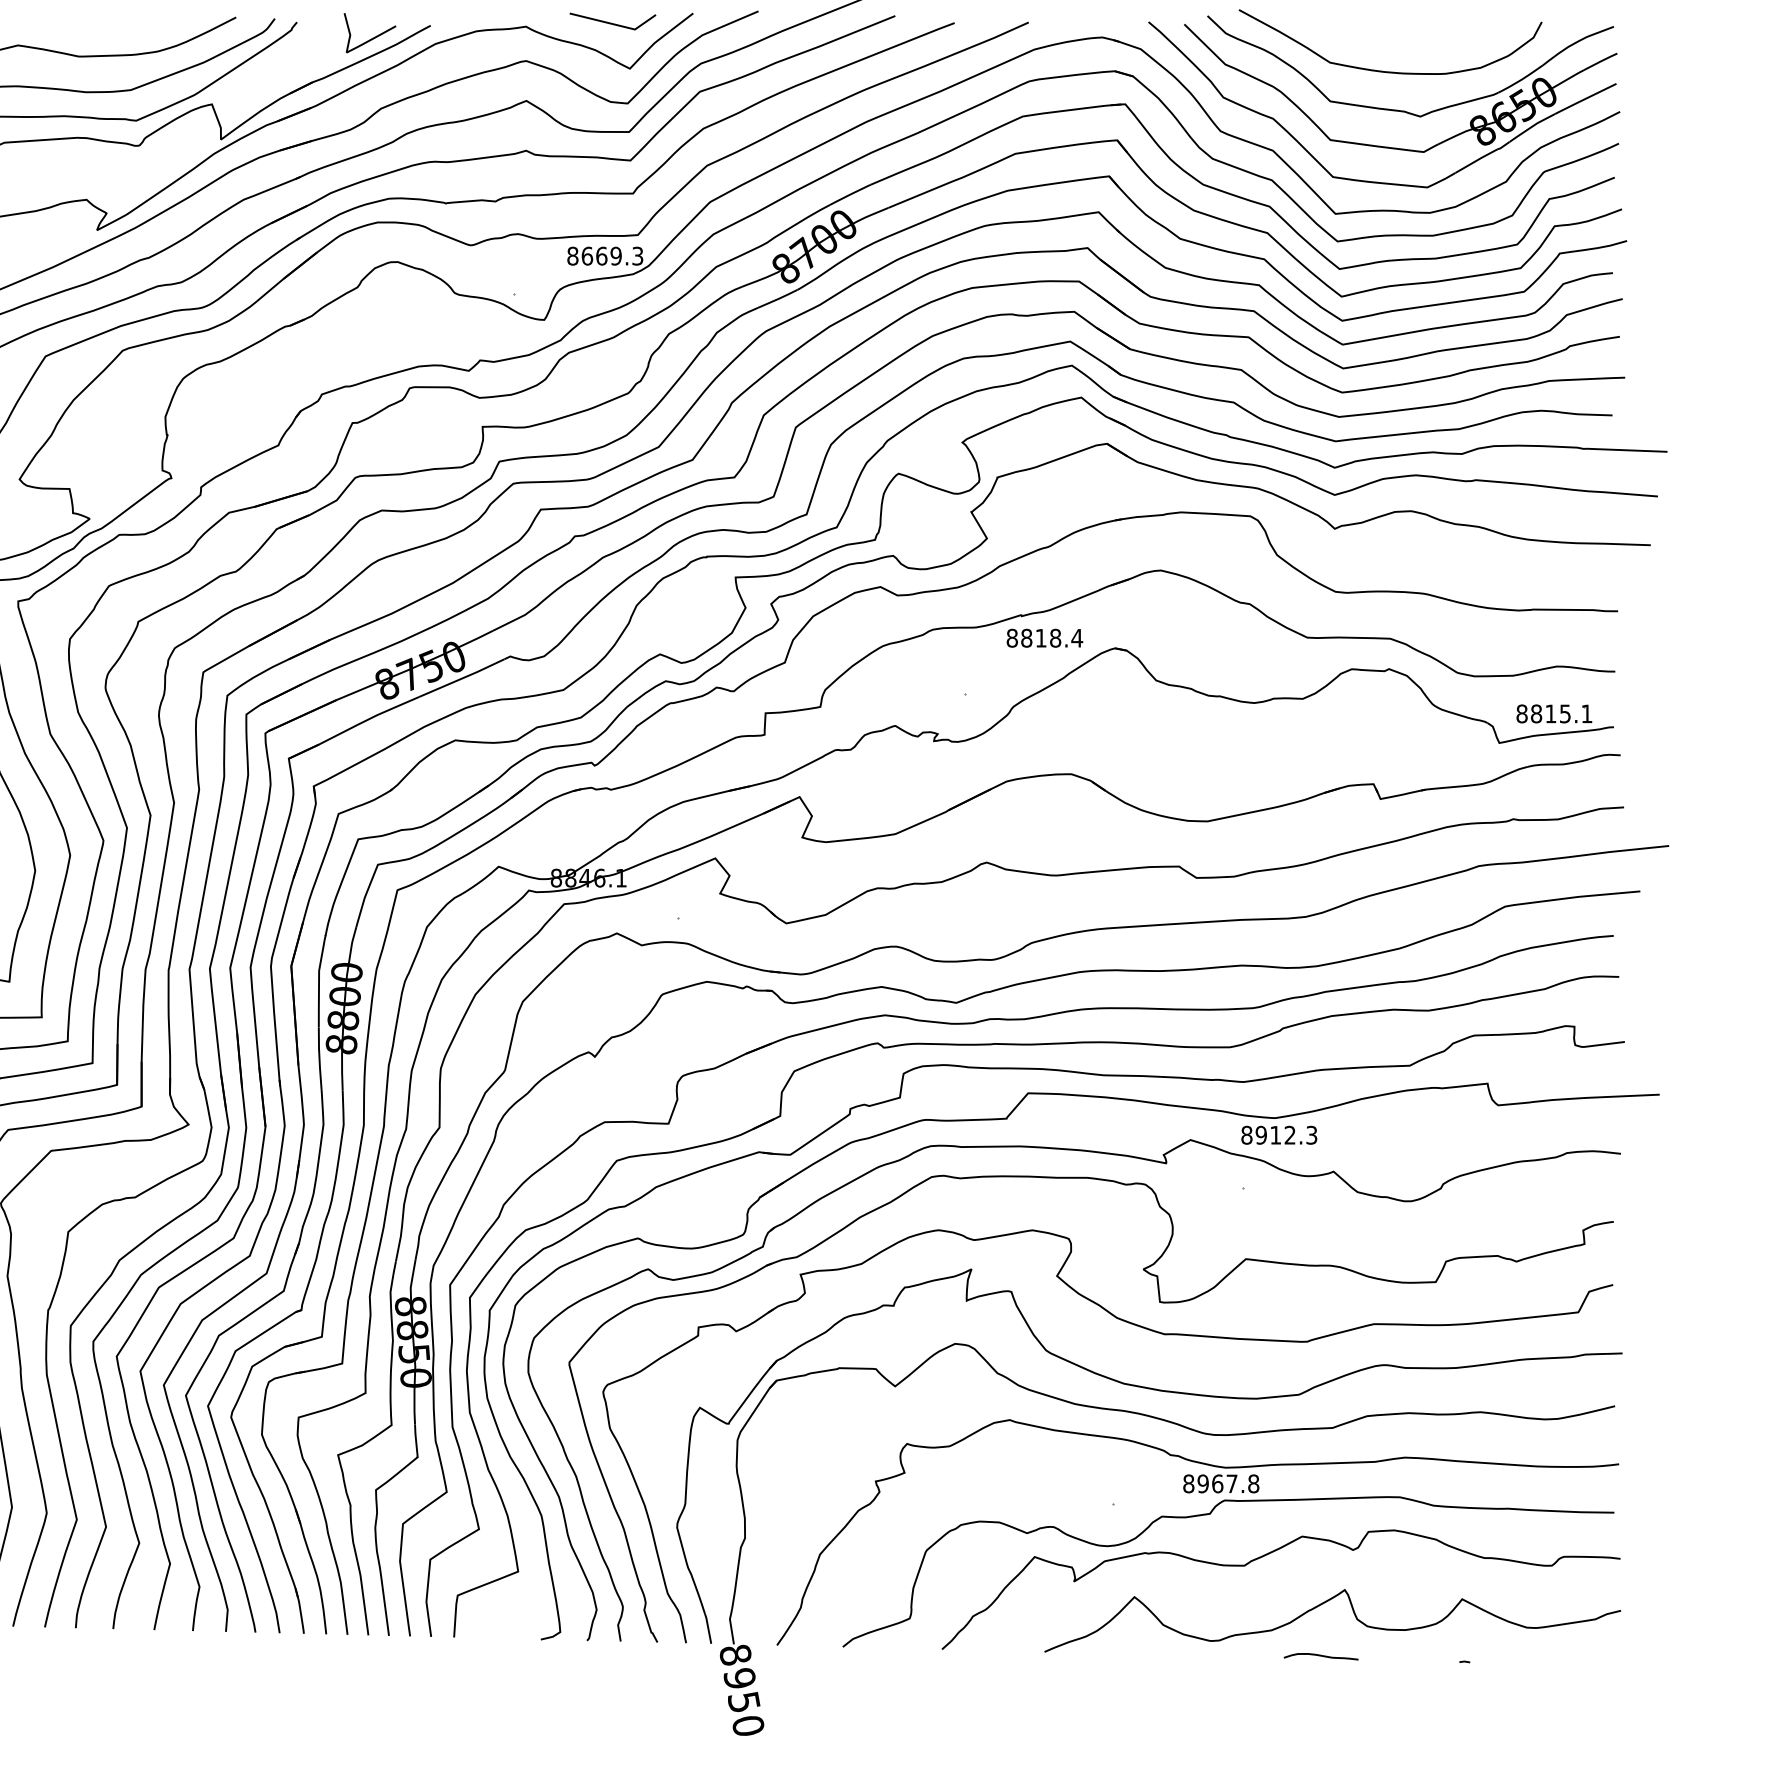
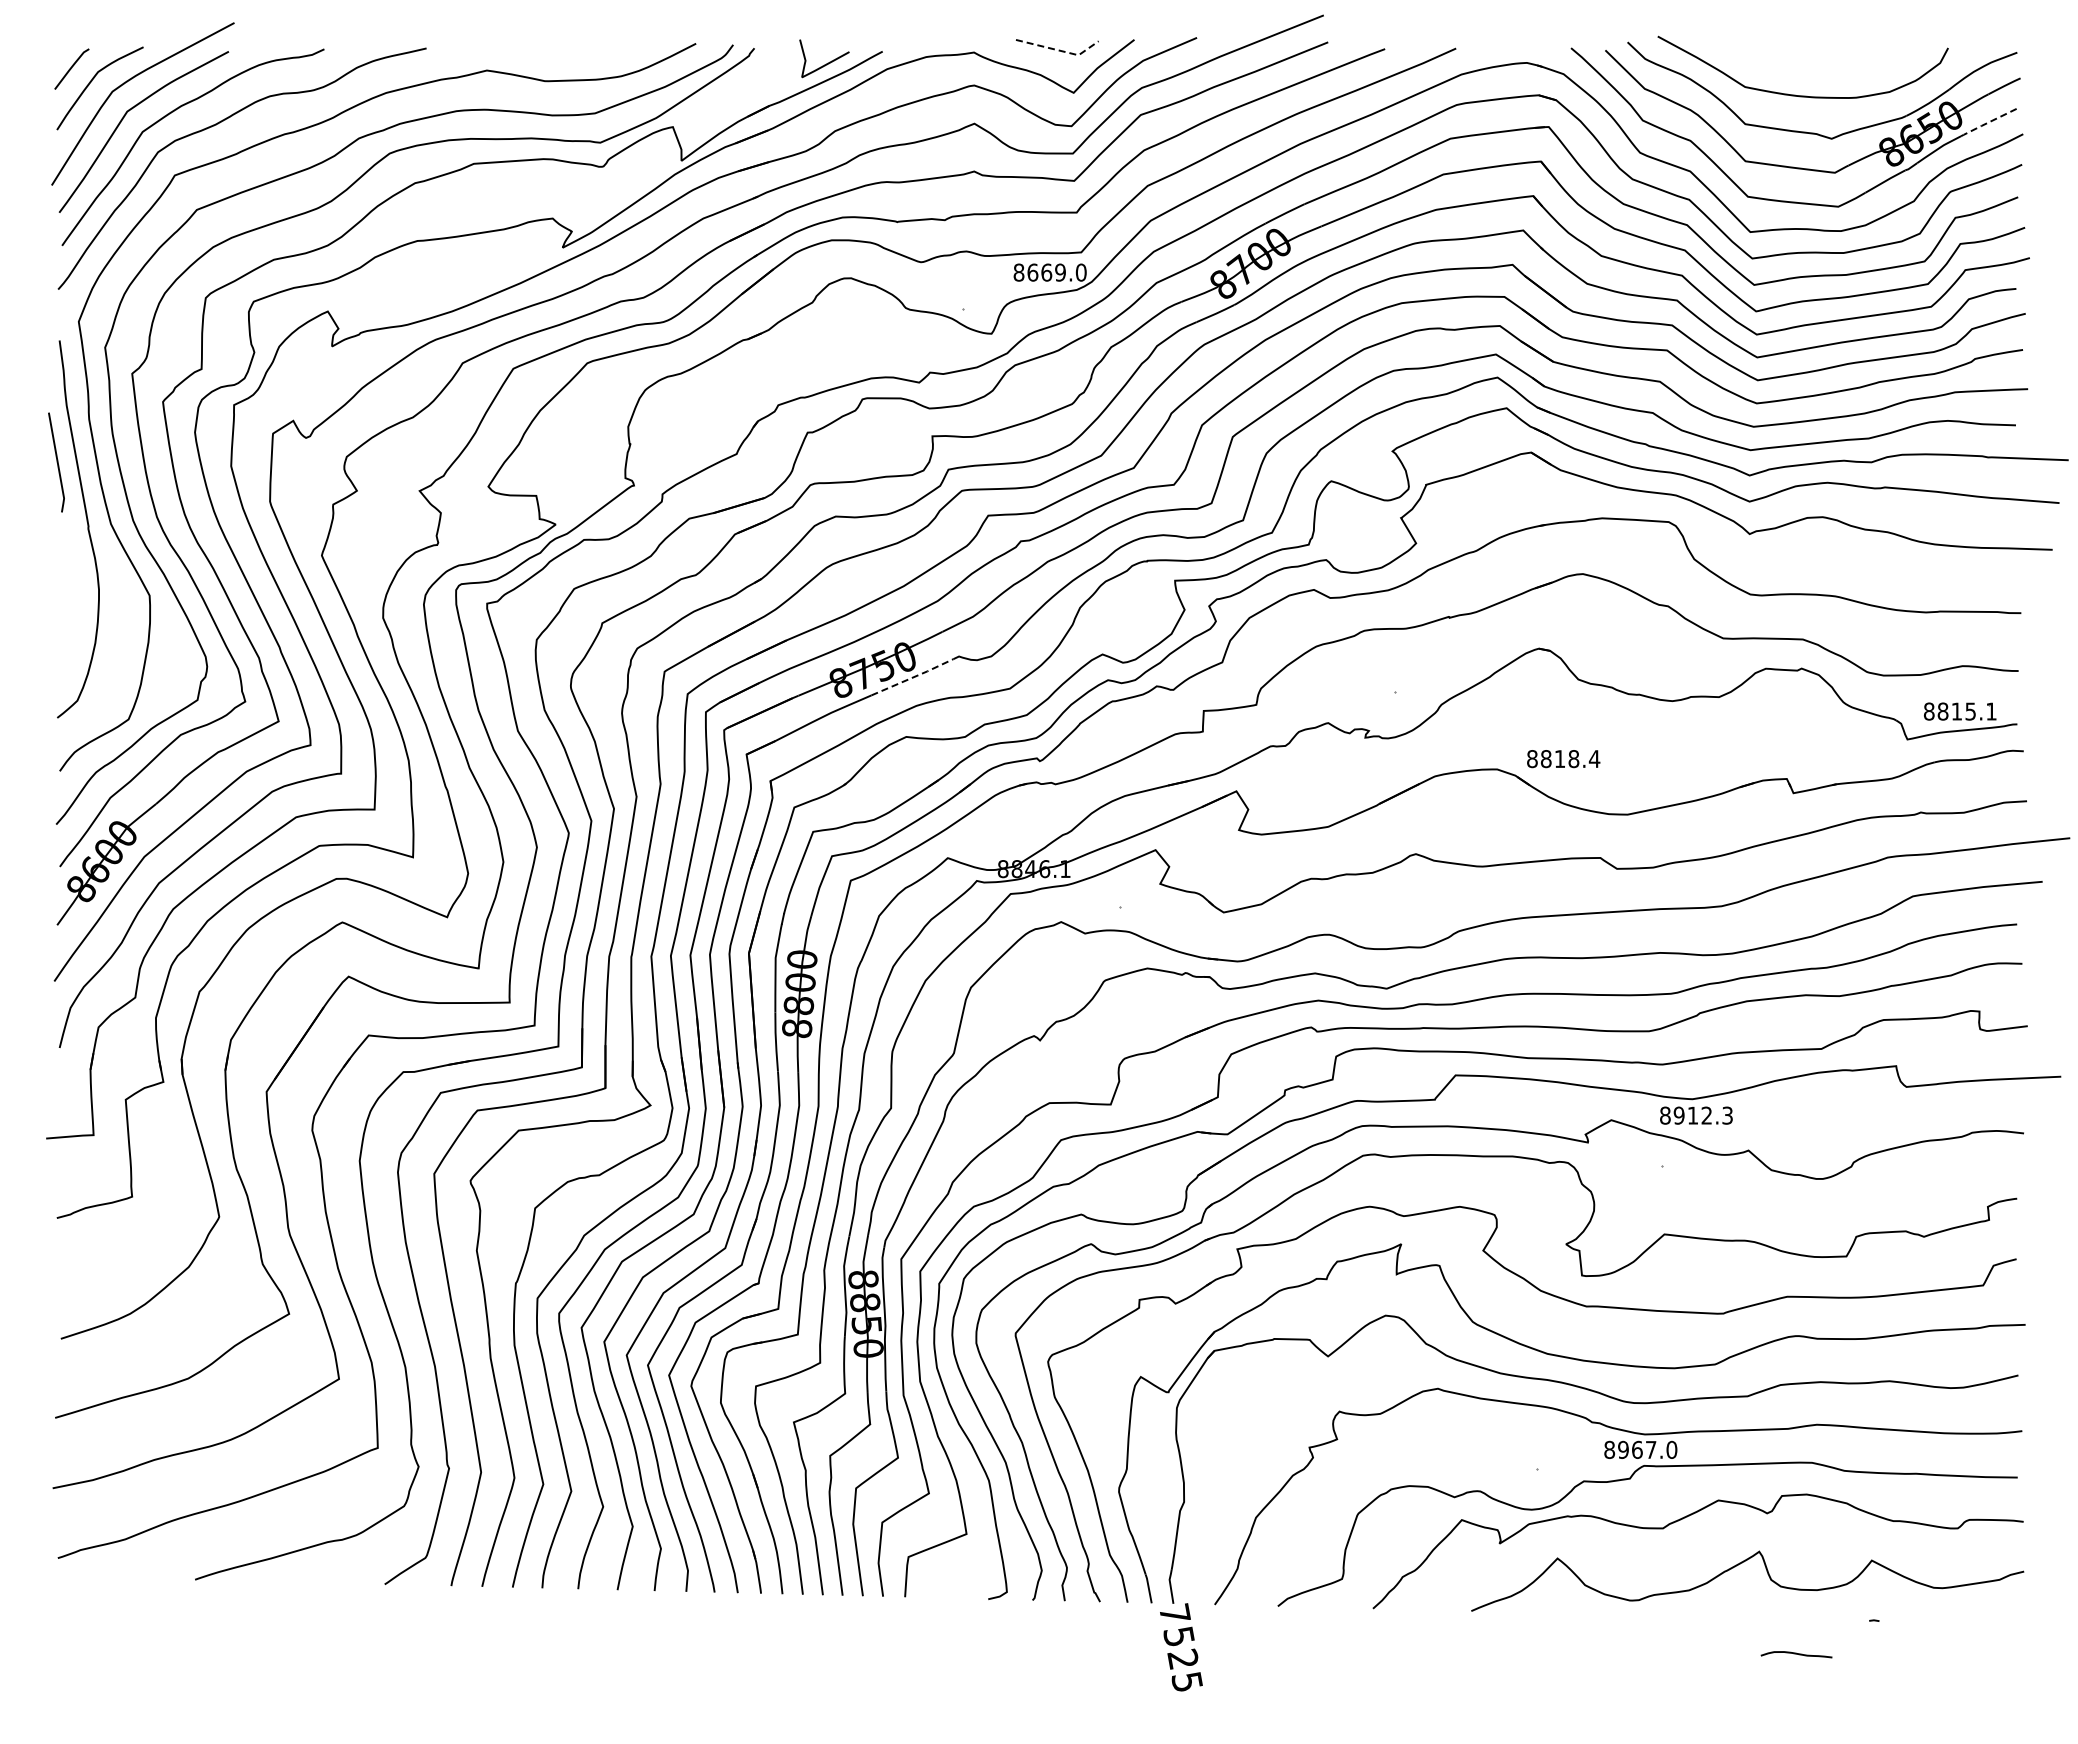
line: (616, 24) -> (1060, 50), solid -> dashed
line: (1584, 99) -> (1989, 122), solid -> dashed
text: (637, 256) -> (1080, 272), 8669.3 -> 8669.0
text: (1044, 638) -> (1563, 759), moved
line: (462, 678) -> (913, 677), solid -> dashed
text: (1253, 1483) -> (1671, 1449), 8967.8 -> 8967.0
curve: (1321, 1656) -> (1796, 1654), moved
text: (742, 1689) -> (1181, 1647), 8950 -> 7525

